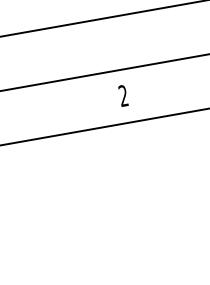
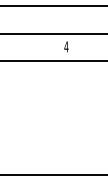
text: (123, 95) -> (66, 46), 2 -> 4

